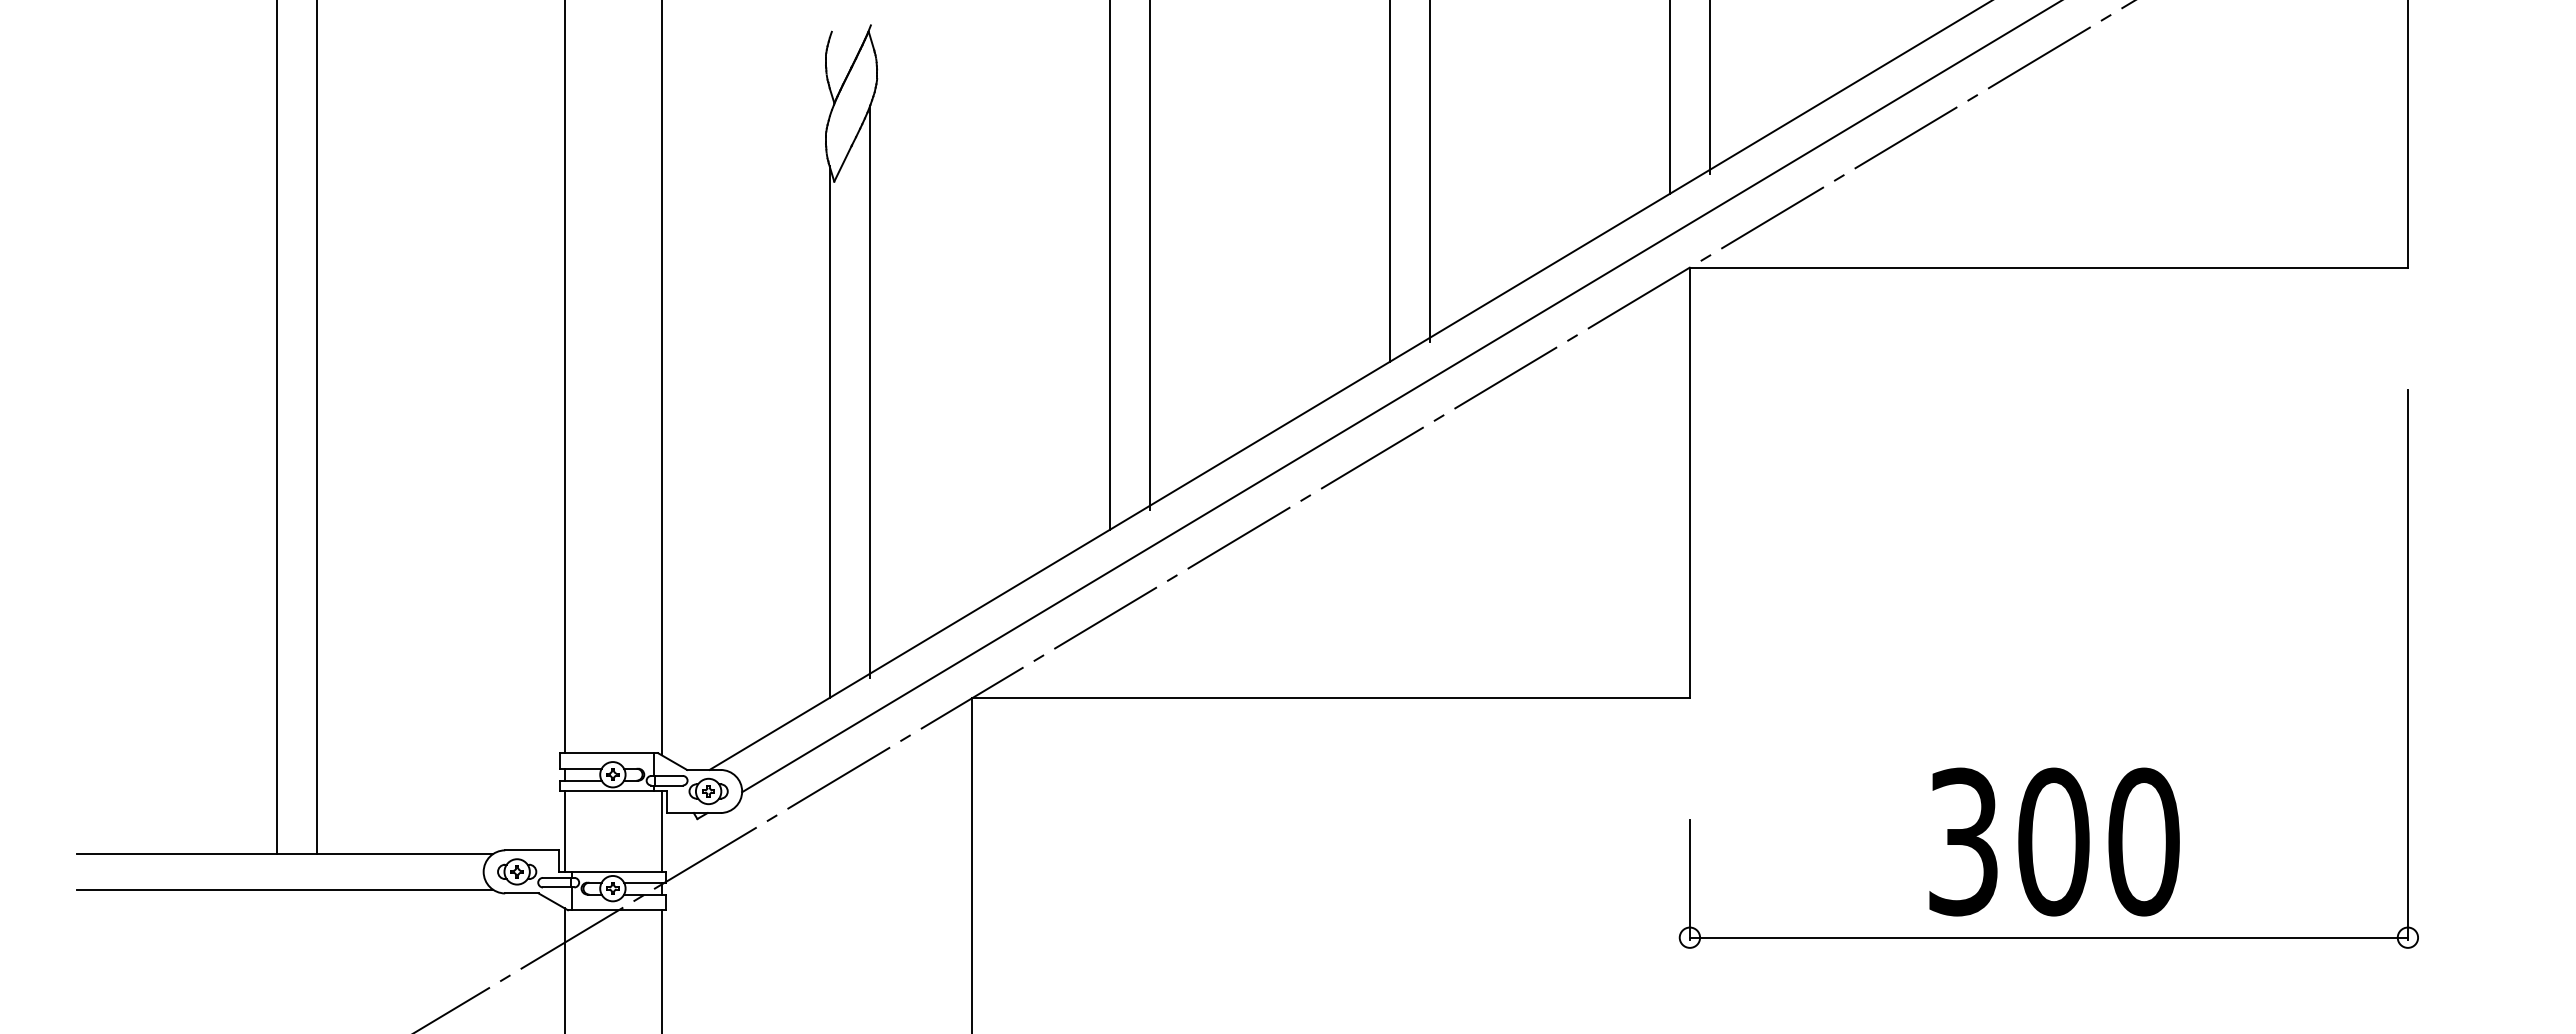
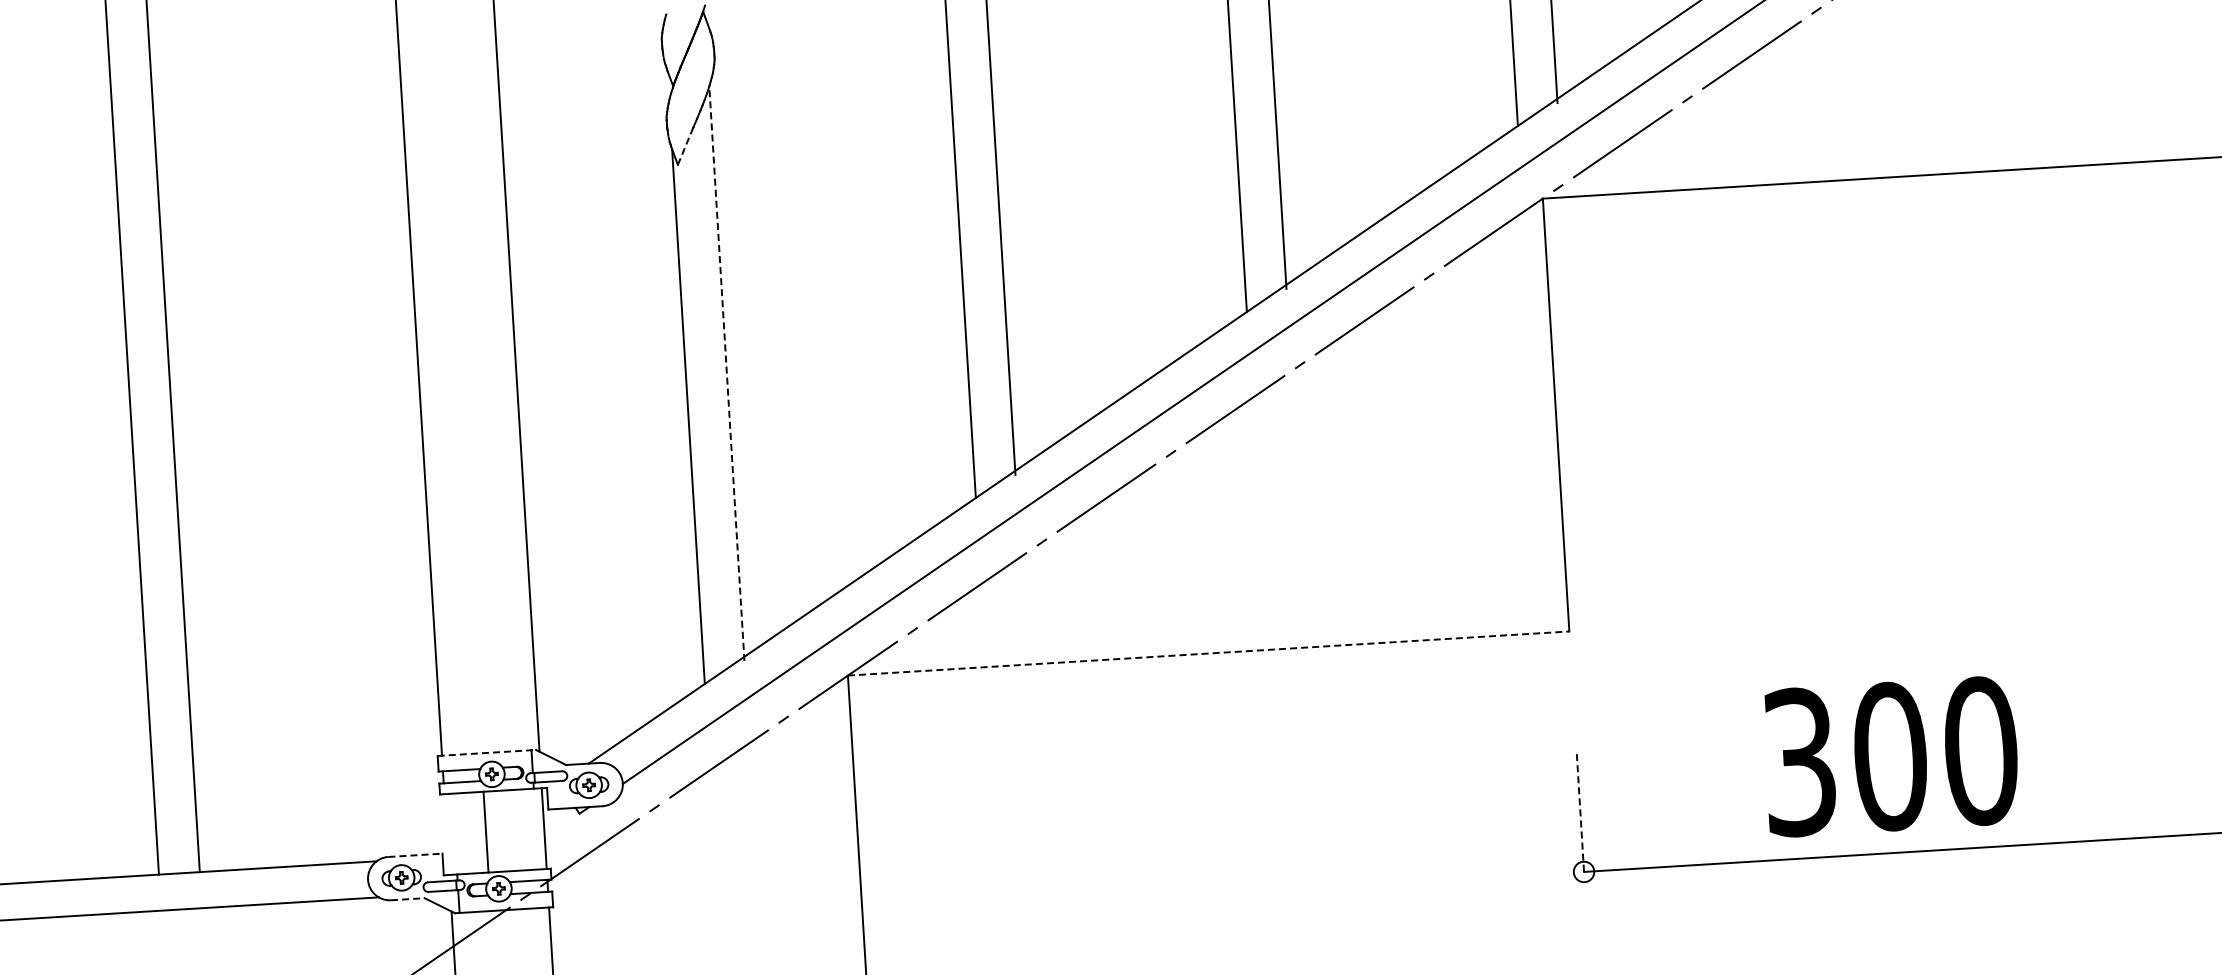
line: (842, 163) -> (685, 146), solid -> dashed
line: (870, 391) -> (727, 373), solid -> dashed
line: (1331, 698) -> (1209, 653), solid -> dashed
line: (609, 753) -> (487, 753), solid -> dashed
line: (564, 831) -> (485, 831), moved
text: (2054, 841) -> (1891, 756), moved
line: (532, 850) -> (415, 855), solid -> dashed
line: (1689, 880) -> (1580, 814), solid -> dashed
line: (521, 893) -> (407, 899), solid -> dashed

